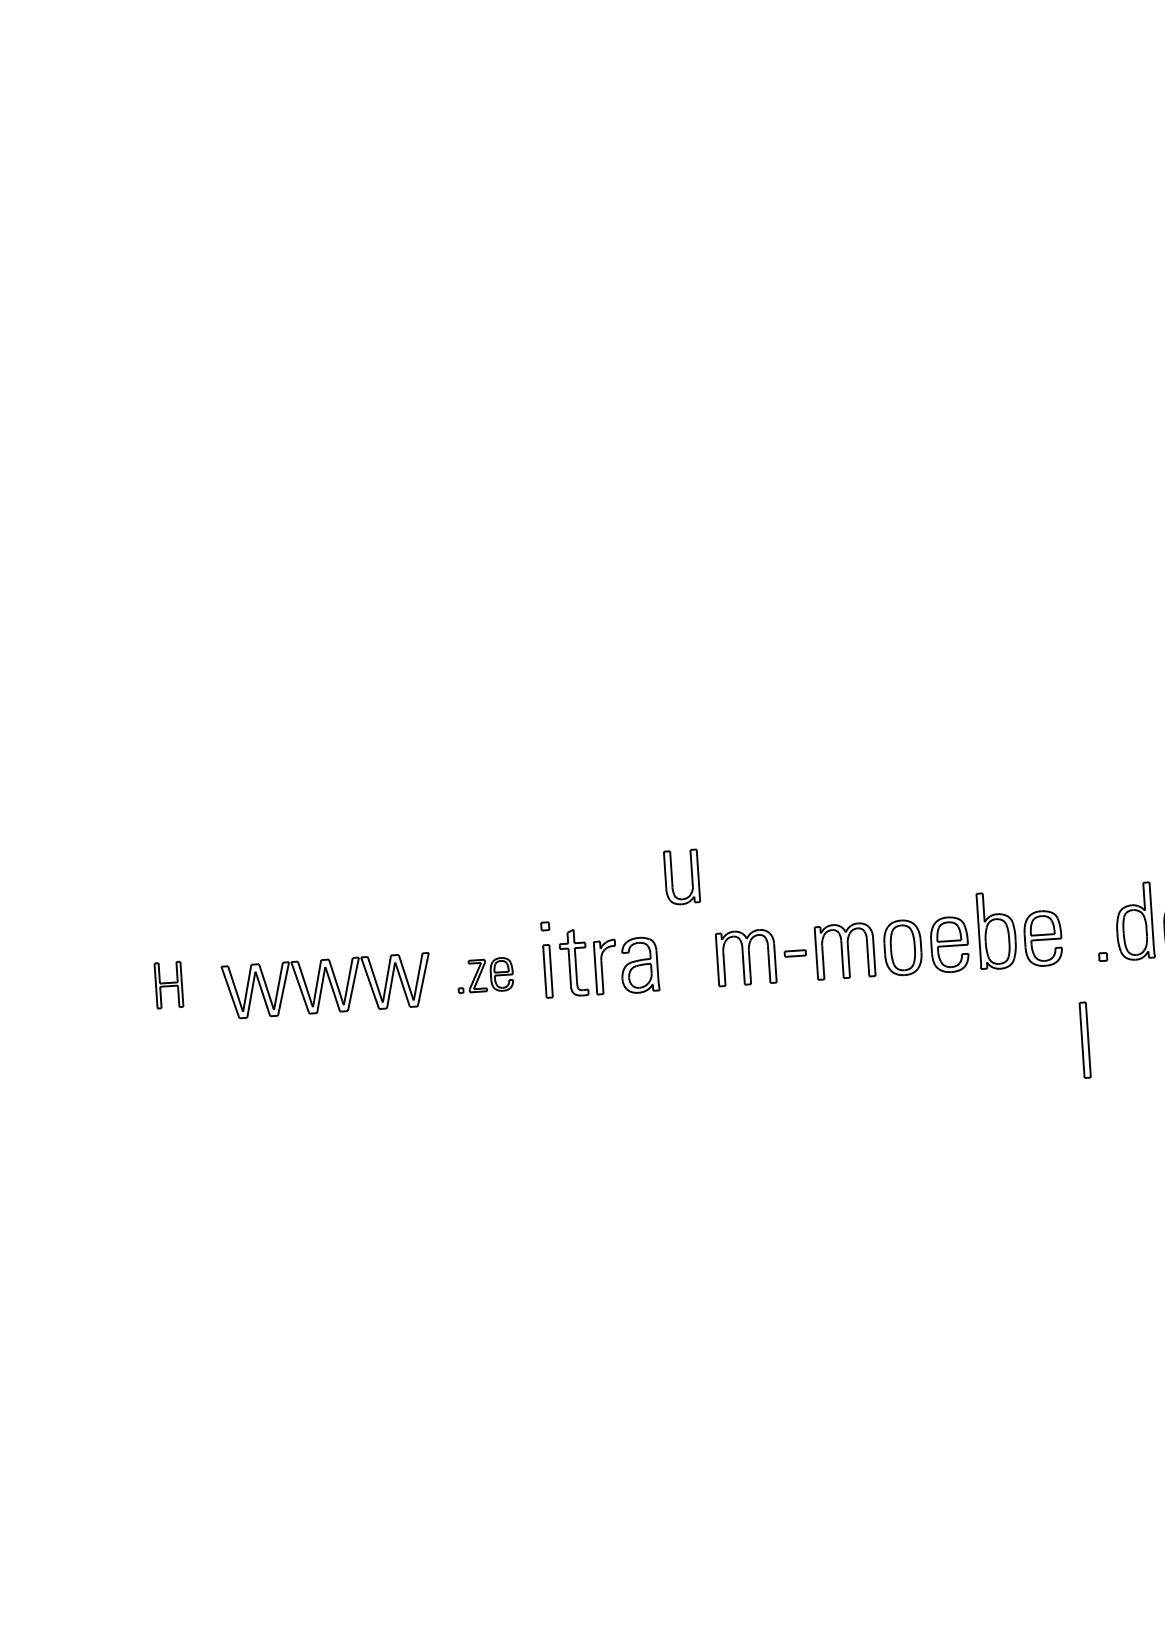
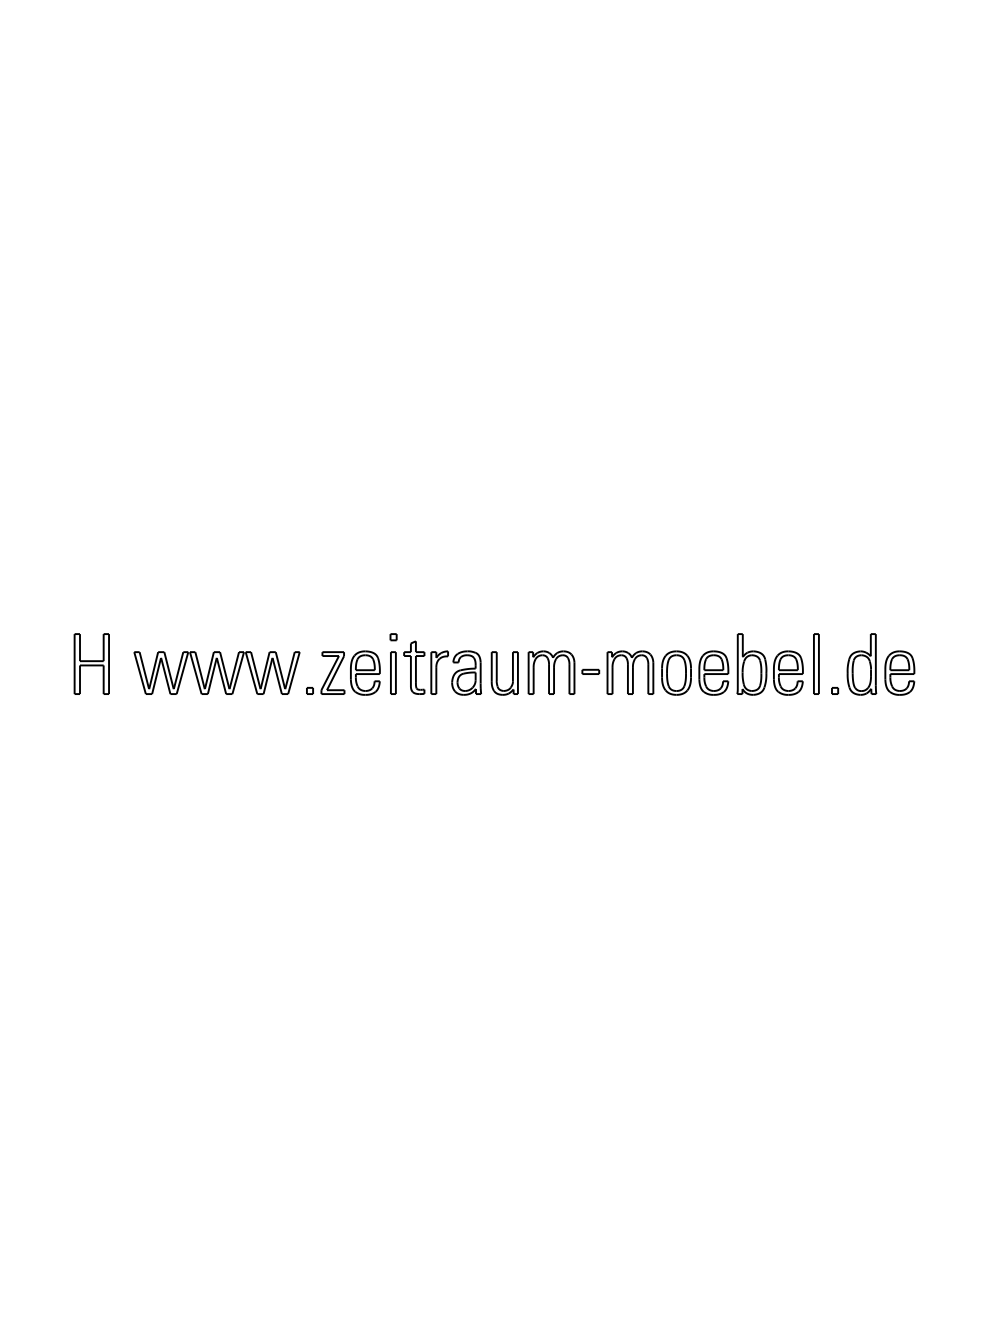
part: (672, 877) -> (497, 673), moved
part: (485, 974) -> (343, 672), size x1.67
part: (168, 984) -> (91, 663), size x1.67
part: (1085, 1039) -> (816, 663), moved

